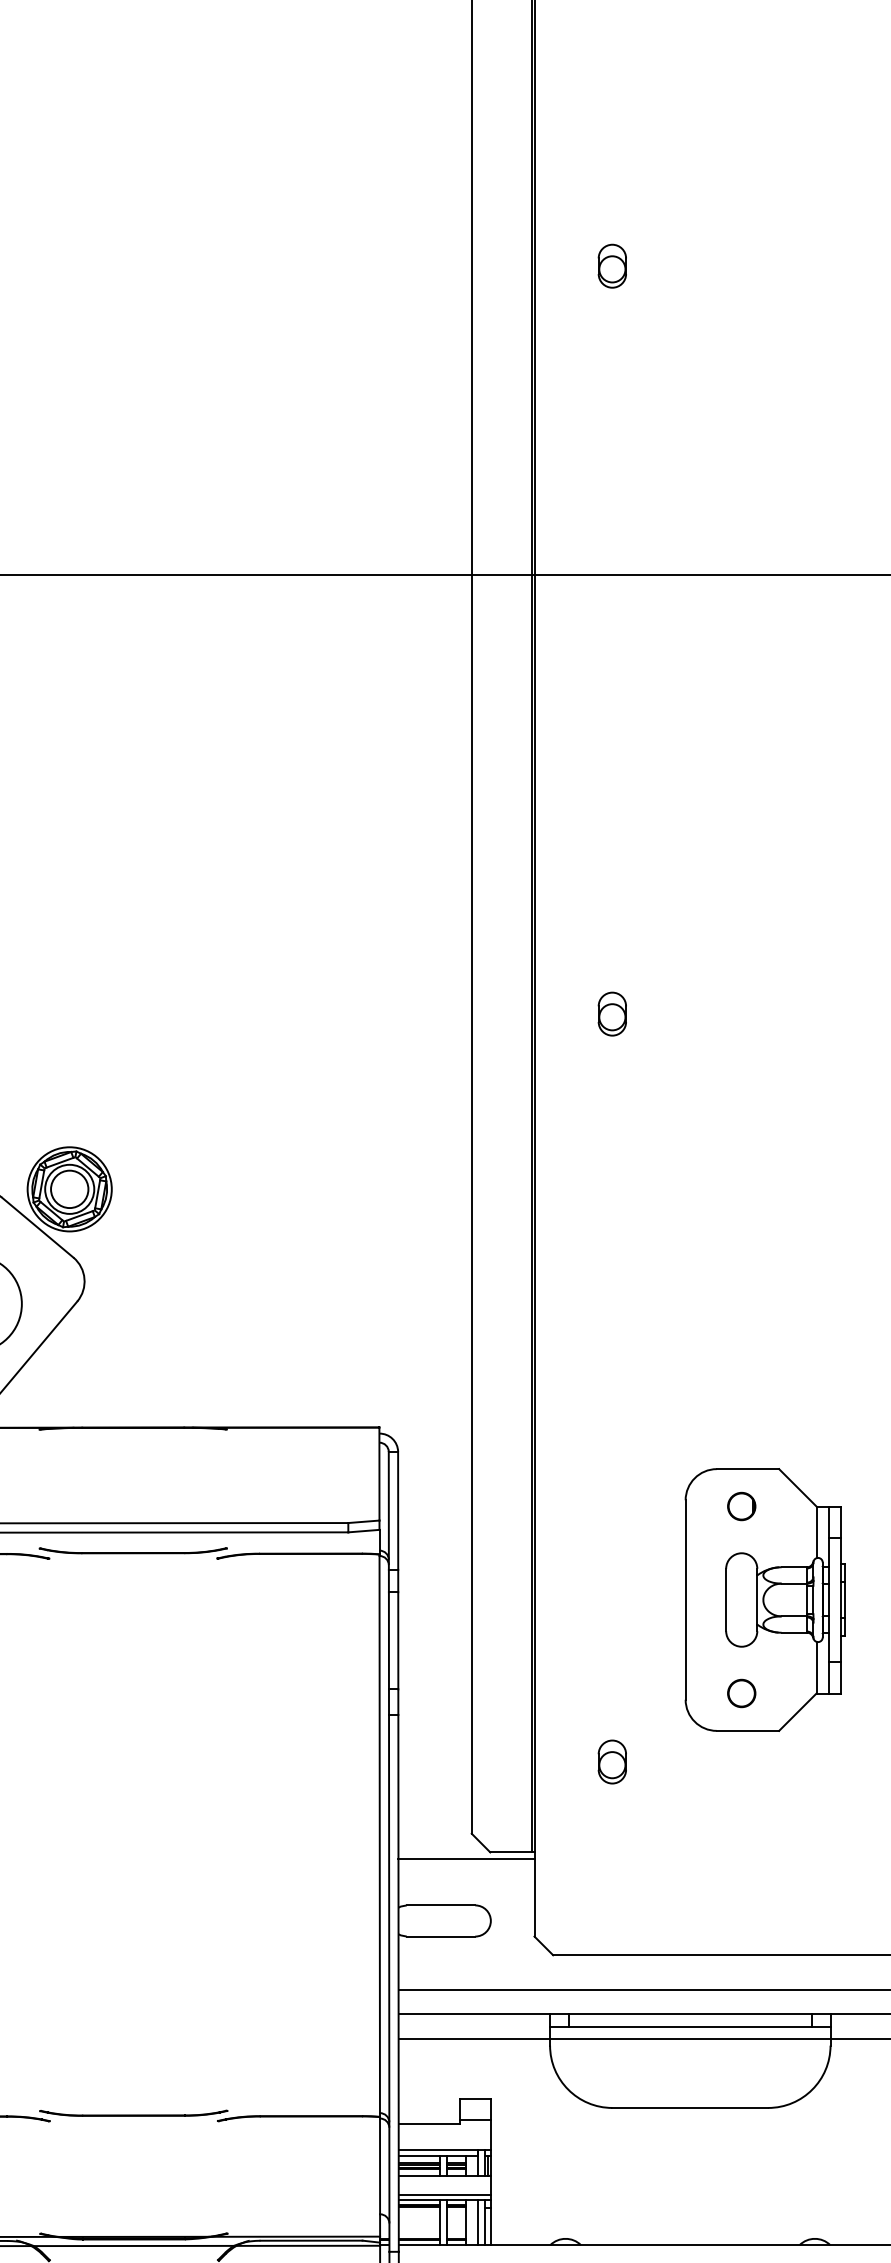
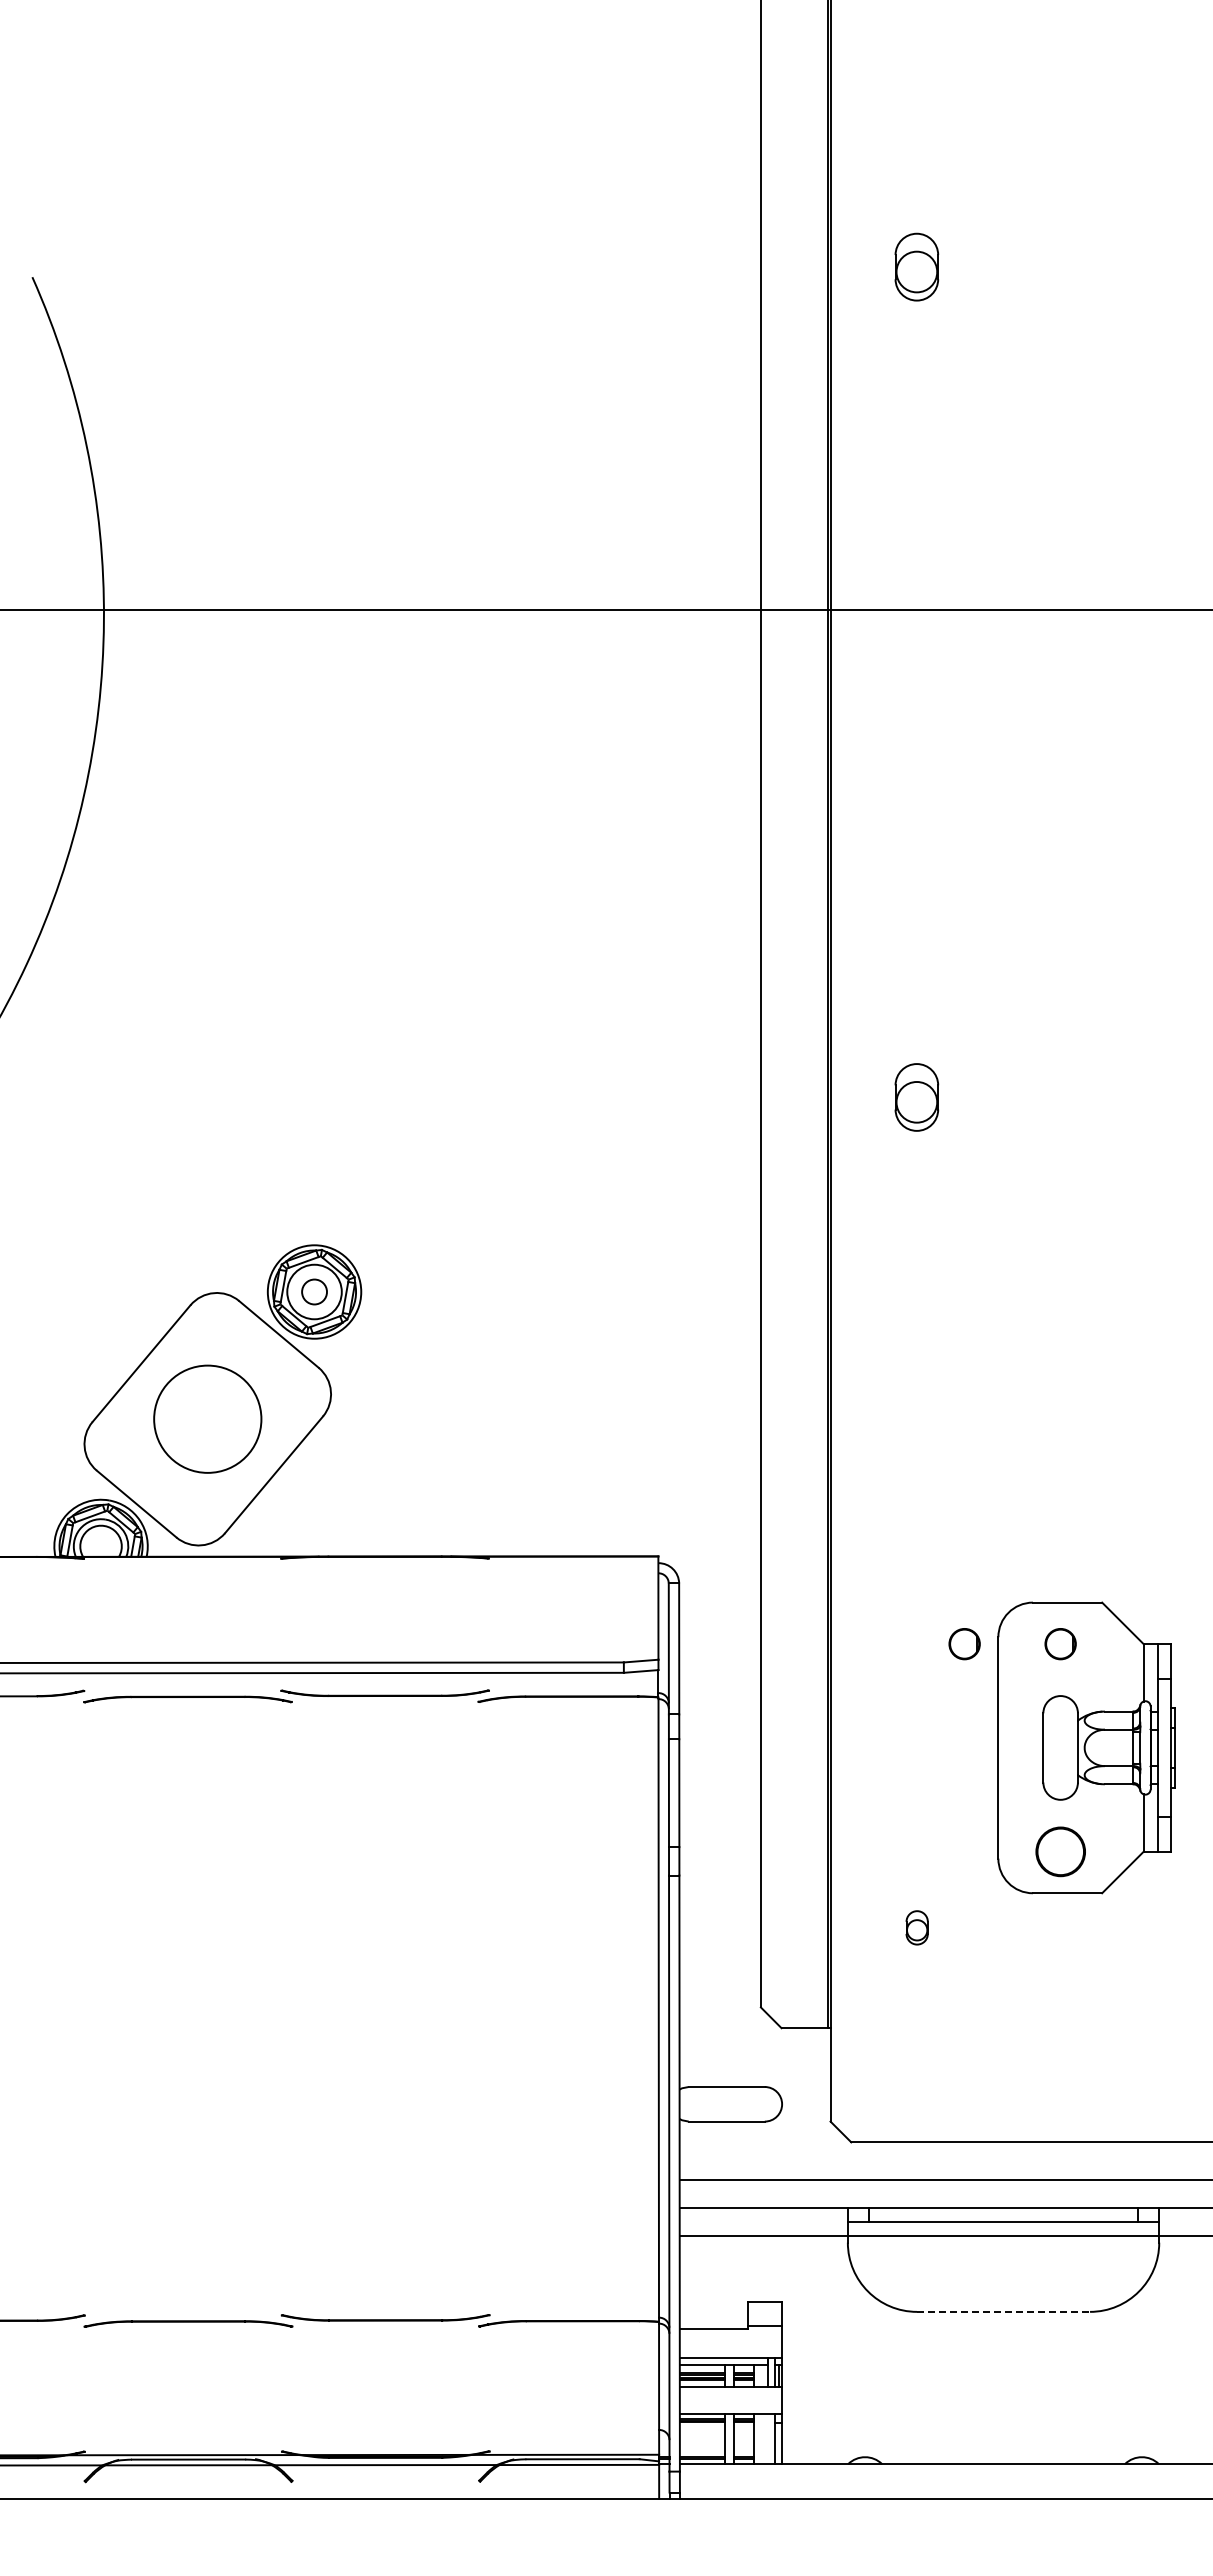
part: (612, 265) -> (917, 266), size x1.4
part: (612, 1014) -> (917, 1097), size x1.4
circle: (69, 1188) -> (314, 1291), size x0.6
part: (655, 1506) -> (964, 1644), added
circle: (741, 1693) -> (1060, 1851), size x1.6
part: (612, 1761) -> (917, 1927), size x0.7
line: (465, 1859) -> (754, 2035), removed
line: (691, 2107) -> (1004, 2311), solid -> dashed
line: (444, 2194) -> (730, 2408), removed
line: (478, 2222) -> (768, 2438), removed

